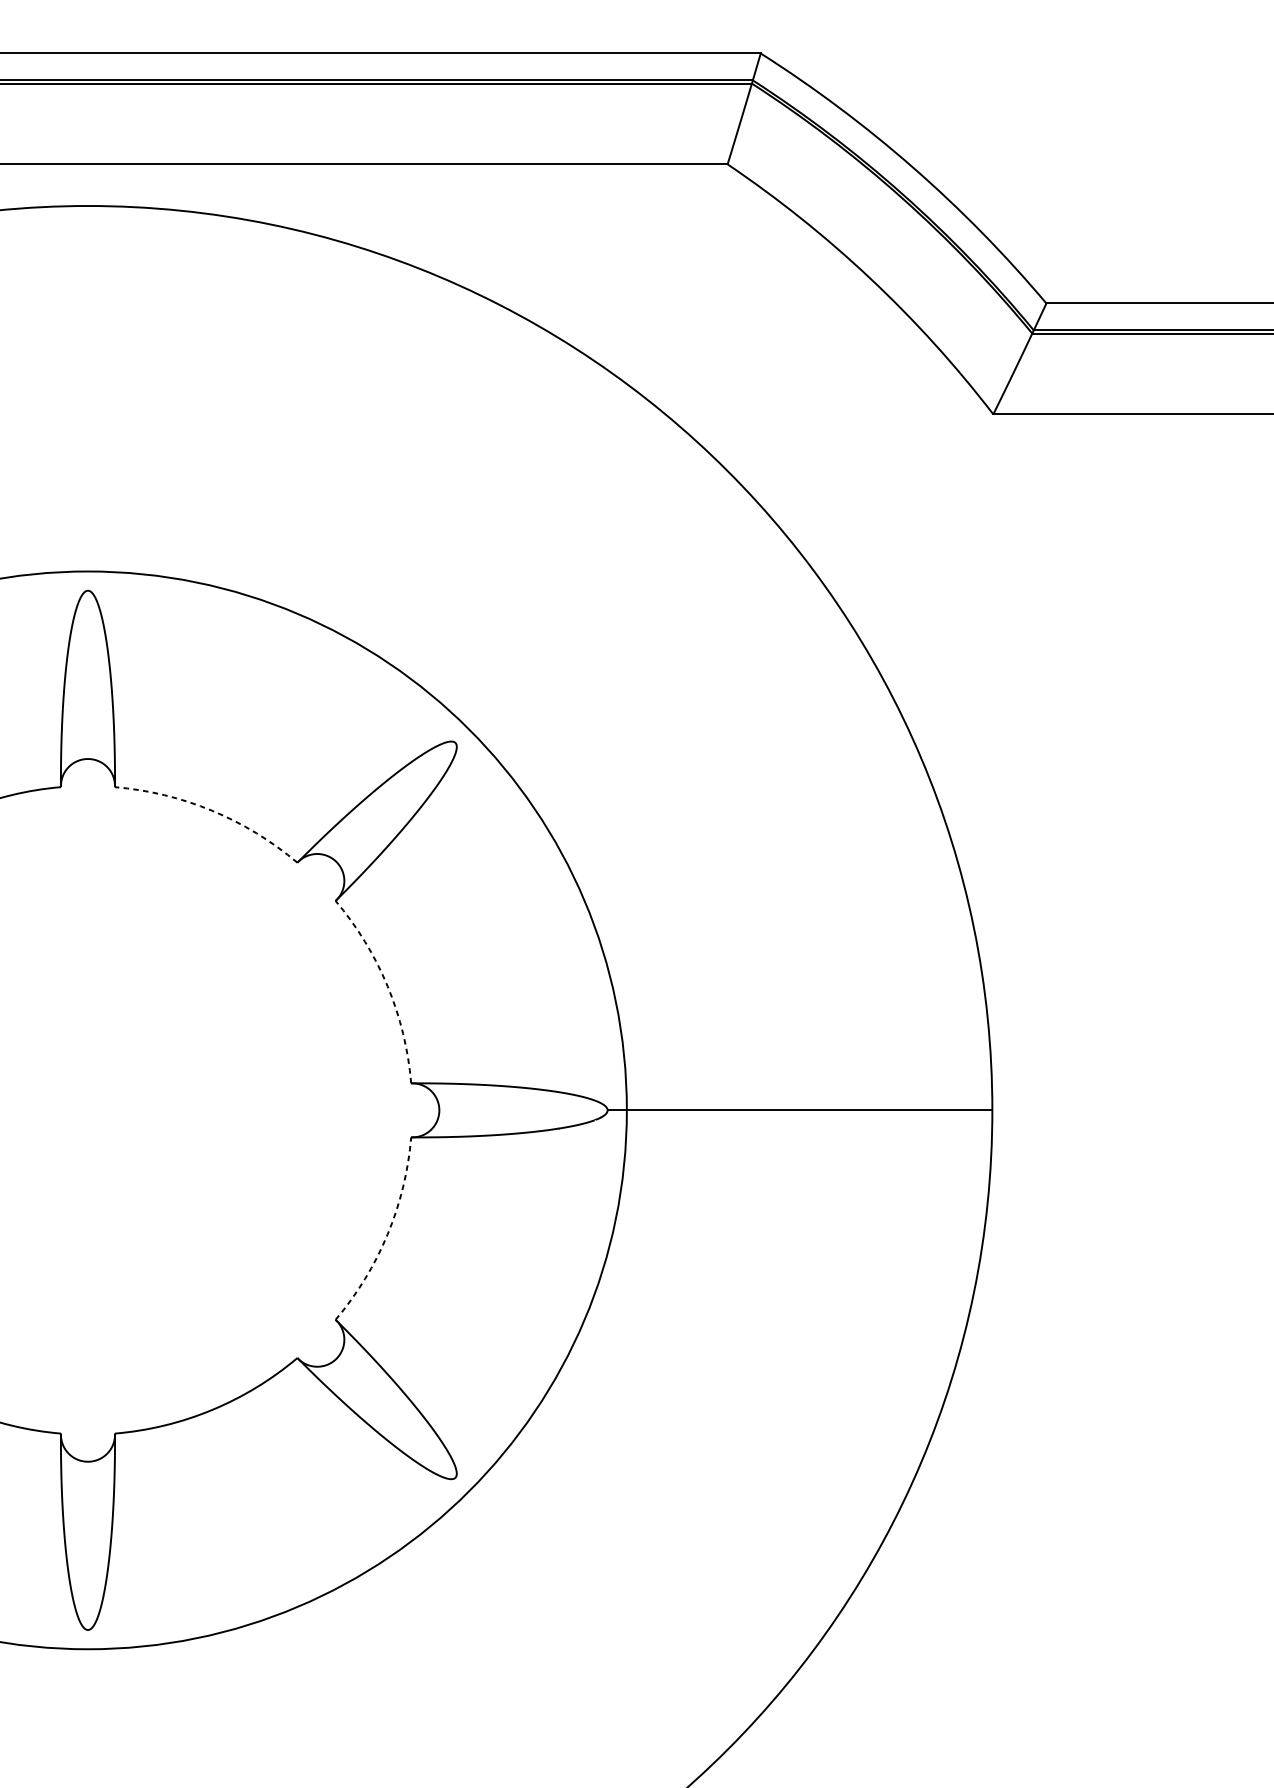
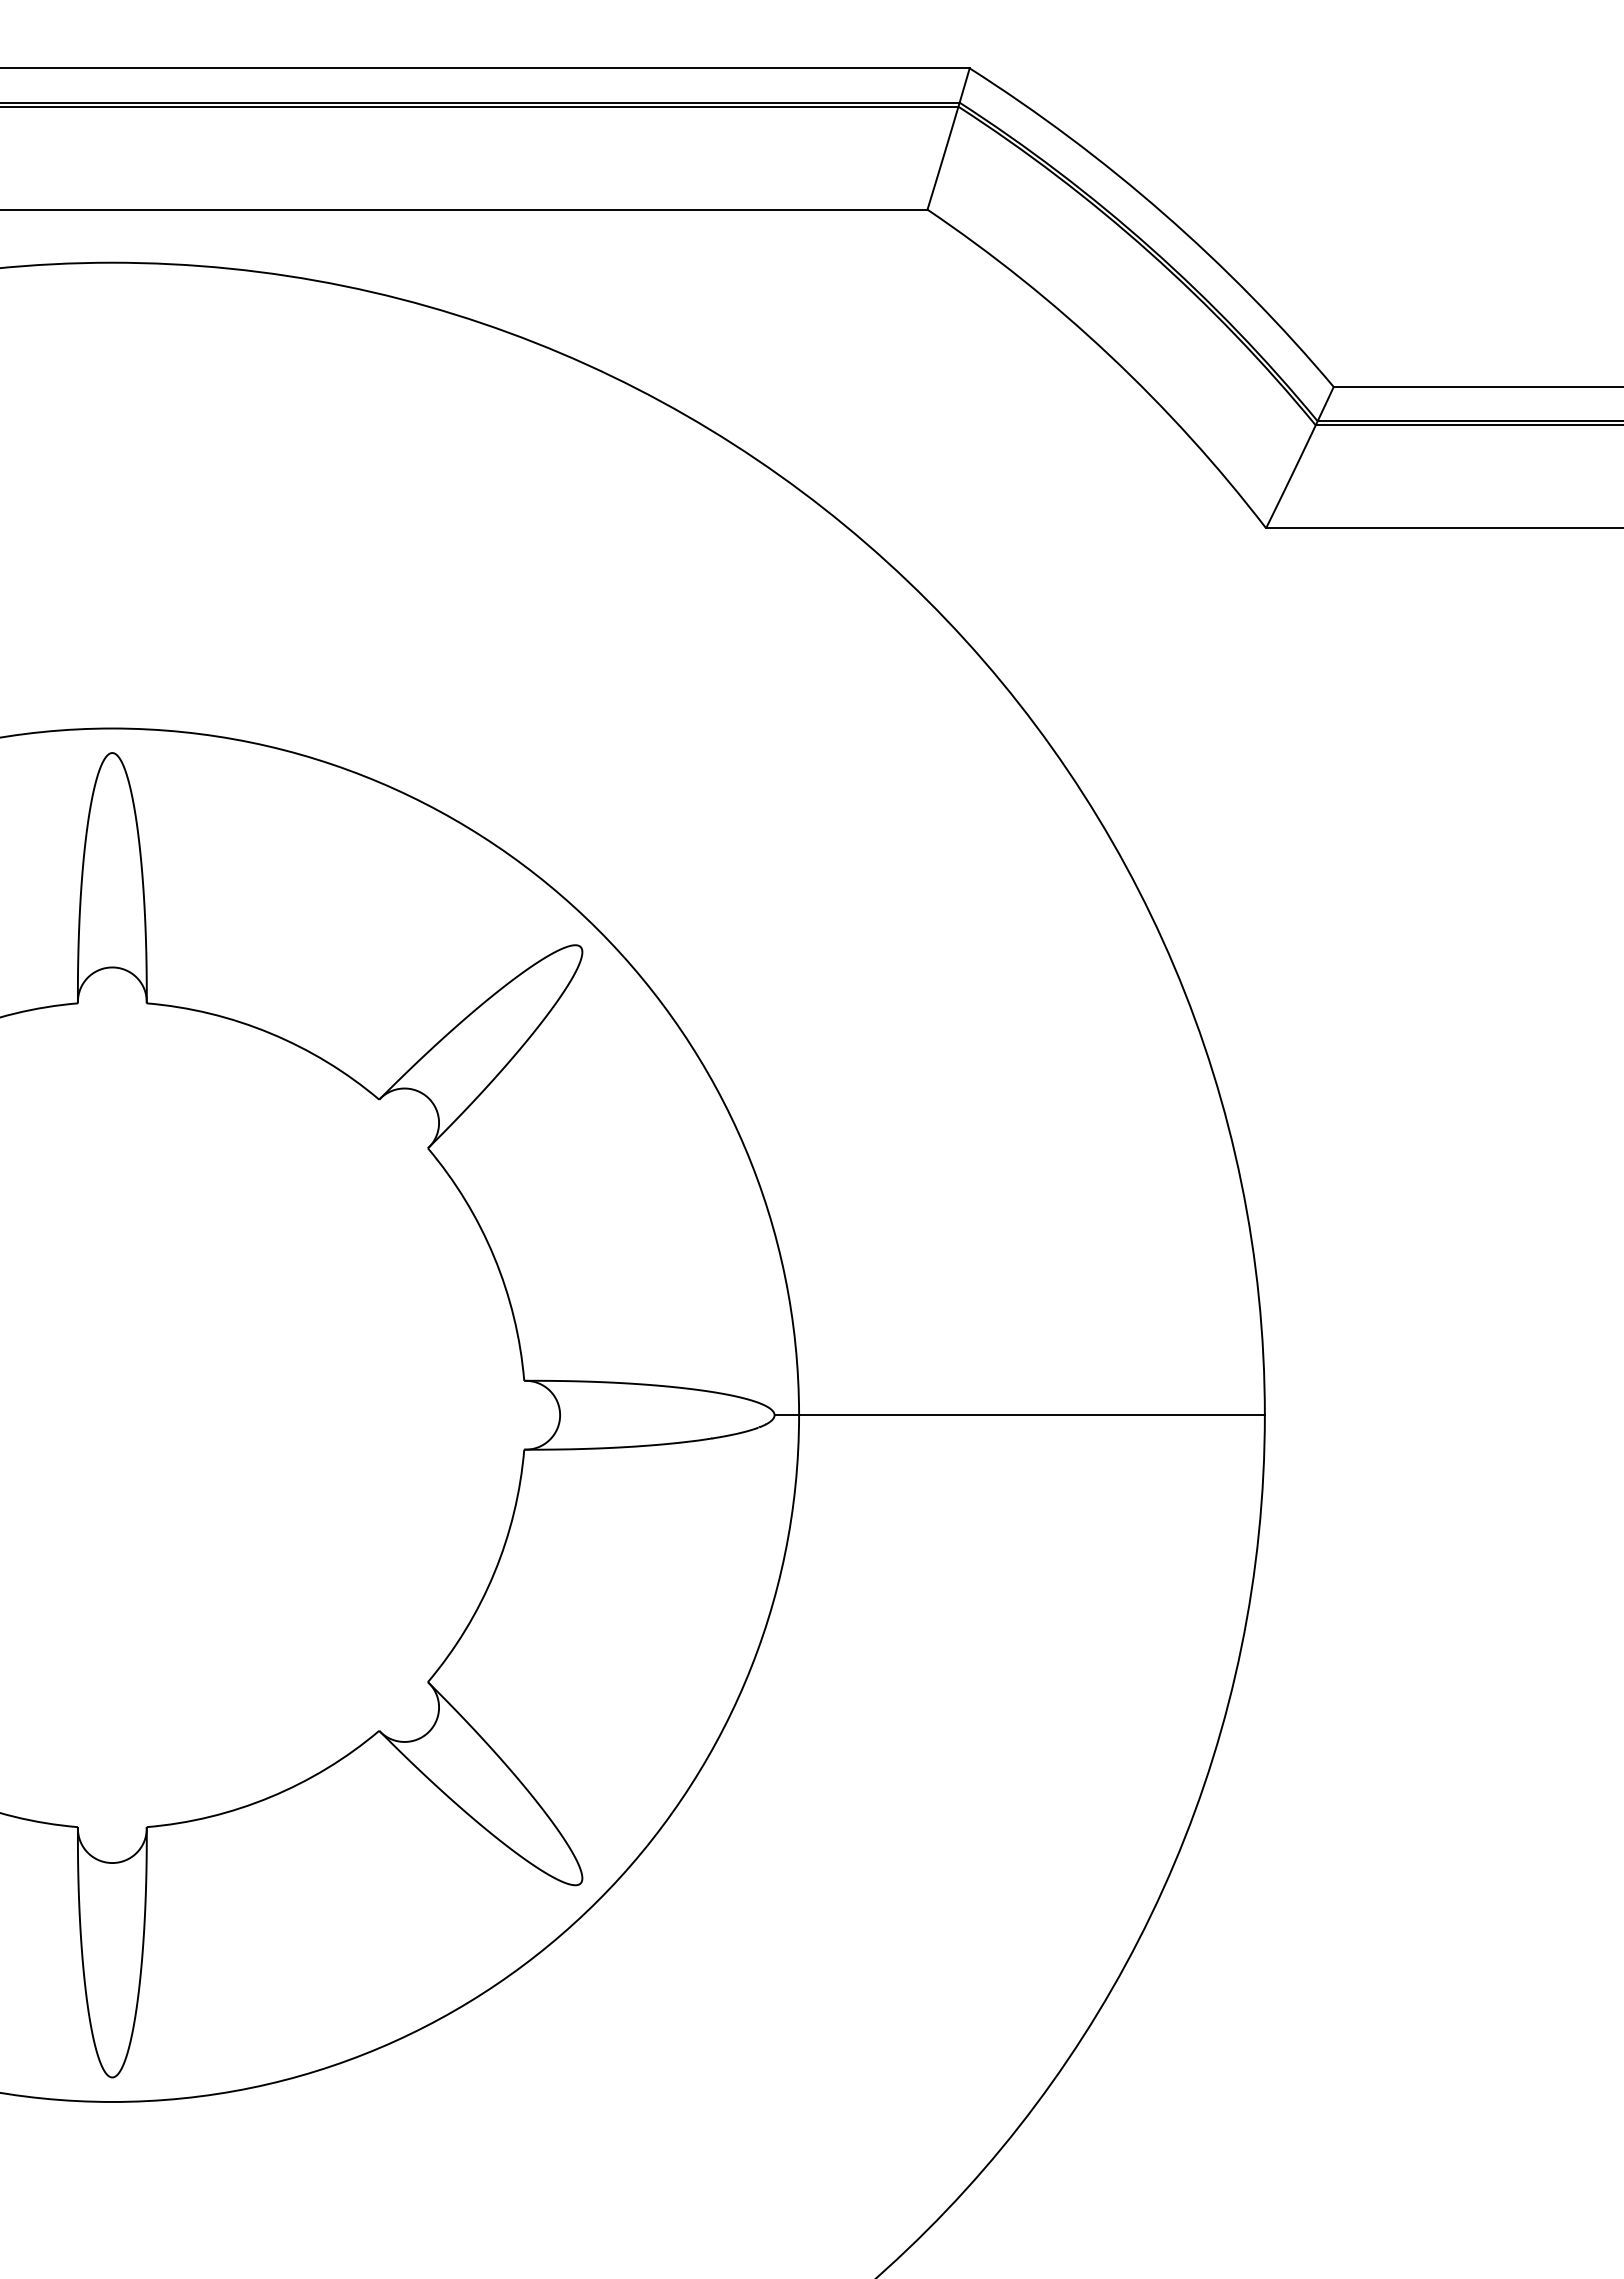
arc: (212, 810) -> (270, 1033), dashed -> solid
arc: (387, 986) -> (494, 1257), dashed -> solid
arc: (387, 1234) -> (494, 1573), dashed -> solid

